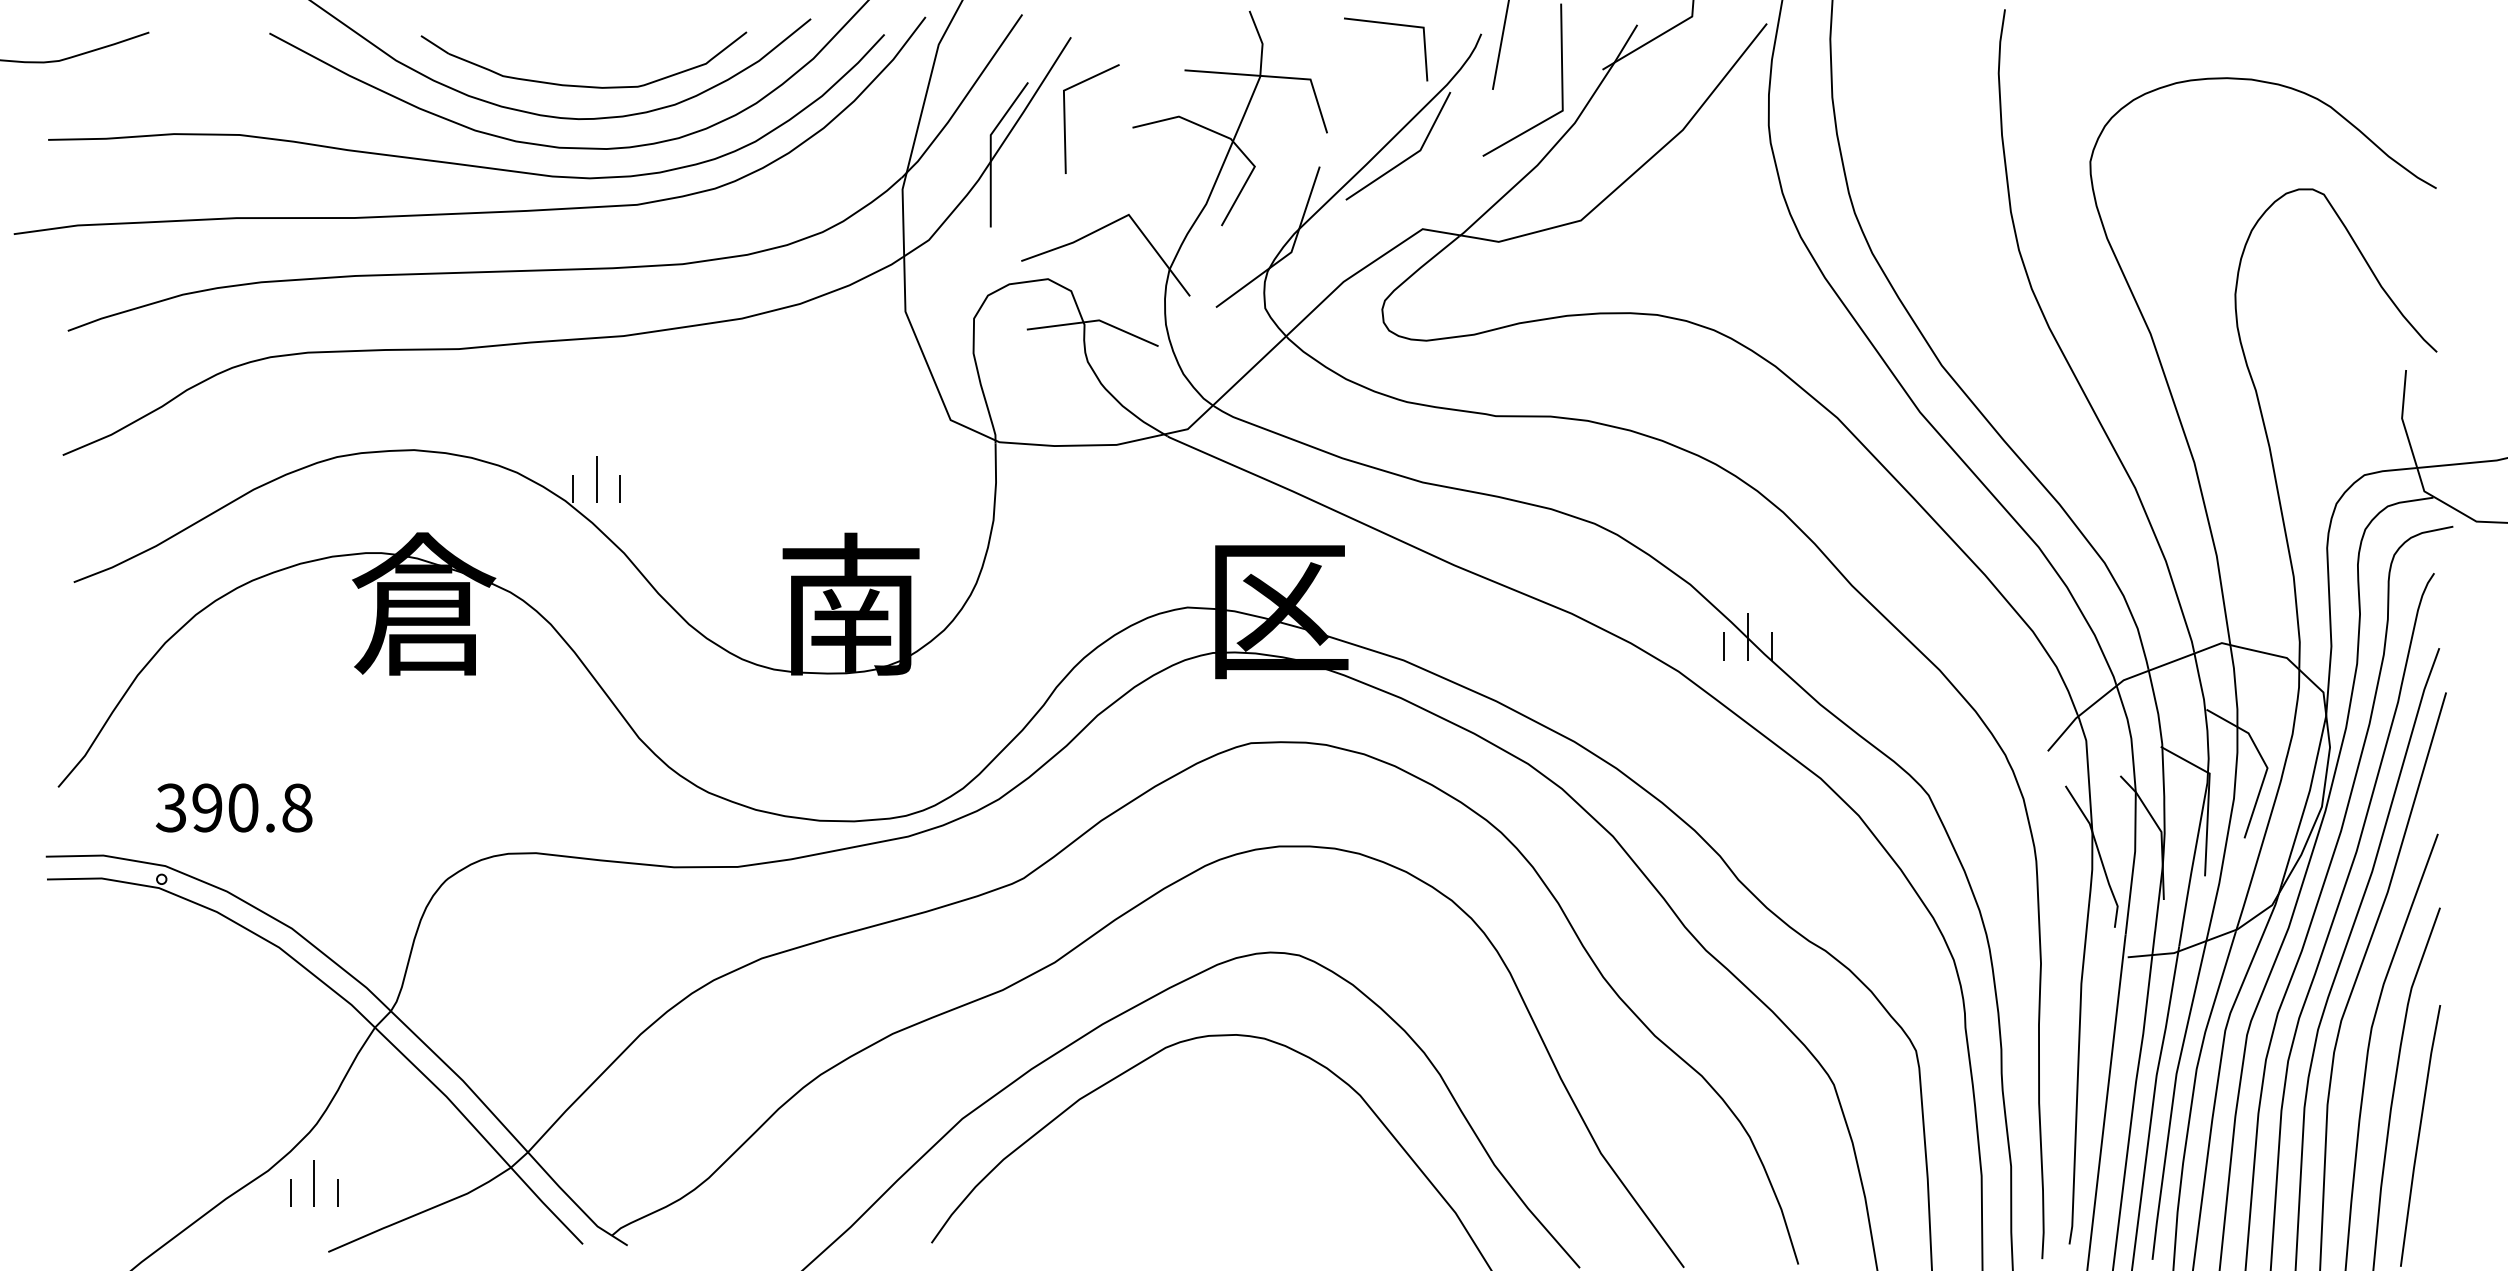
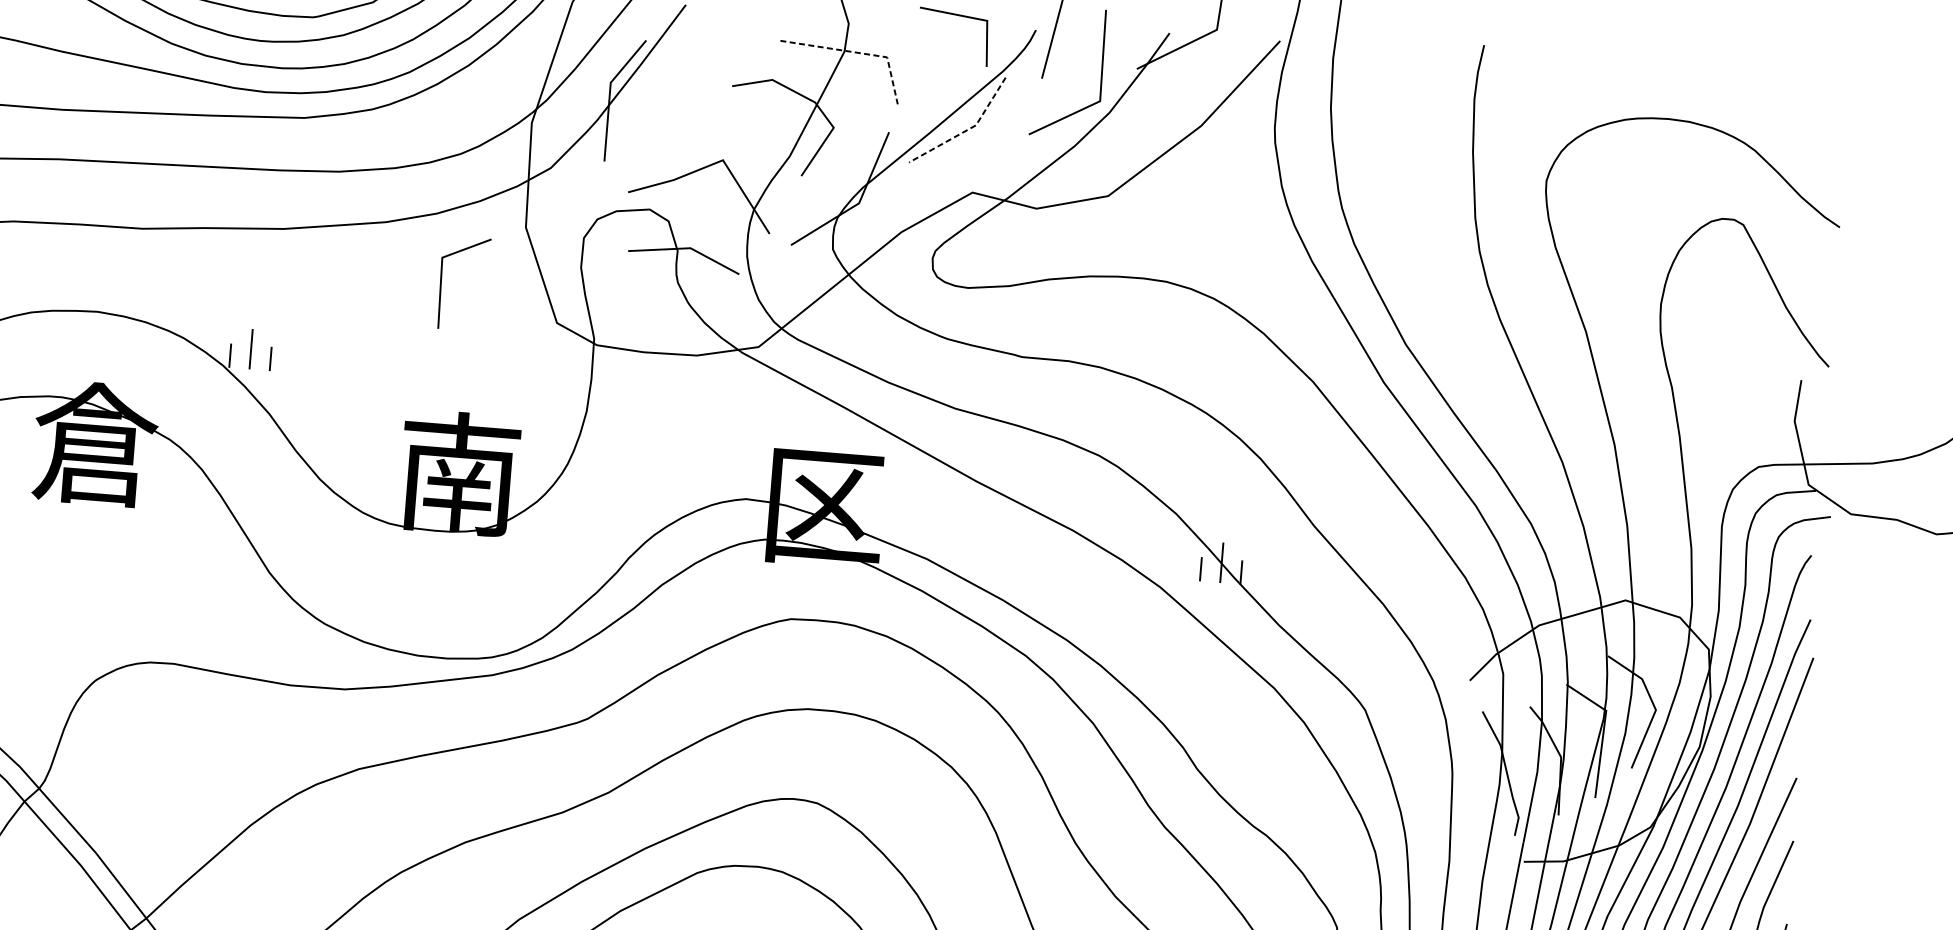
line: (1276, 77) -> (858, 53), solid -> dashed
line: (1065, 118) -> (441, 281), moved
line: (1410, 157) -> (967, 130), solid -> dashed

